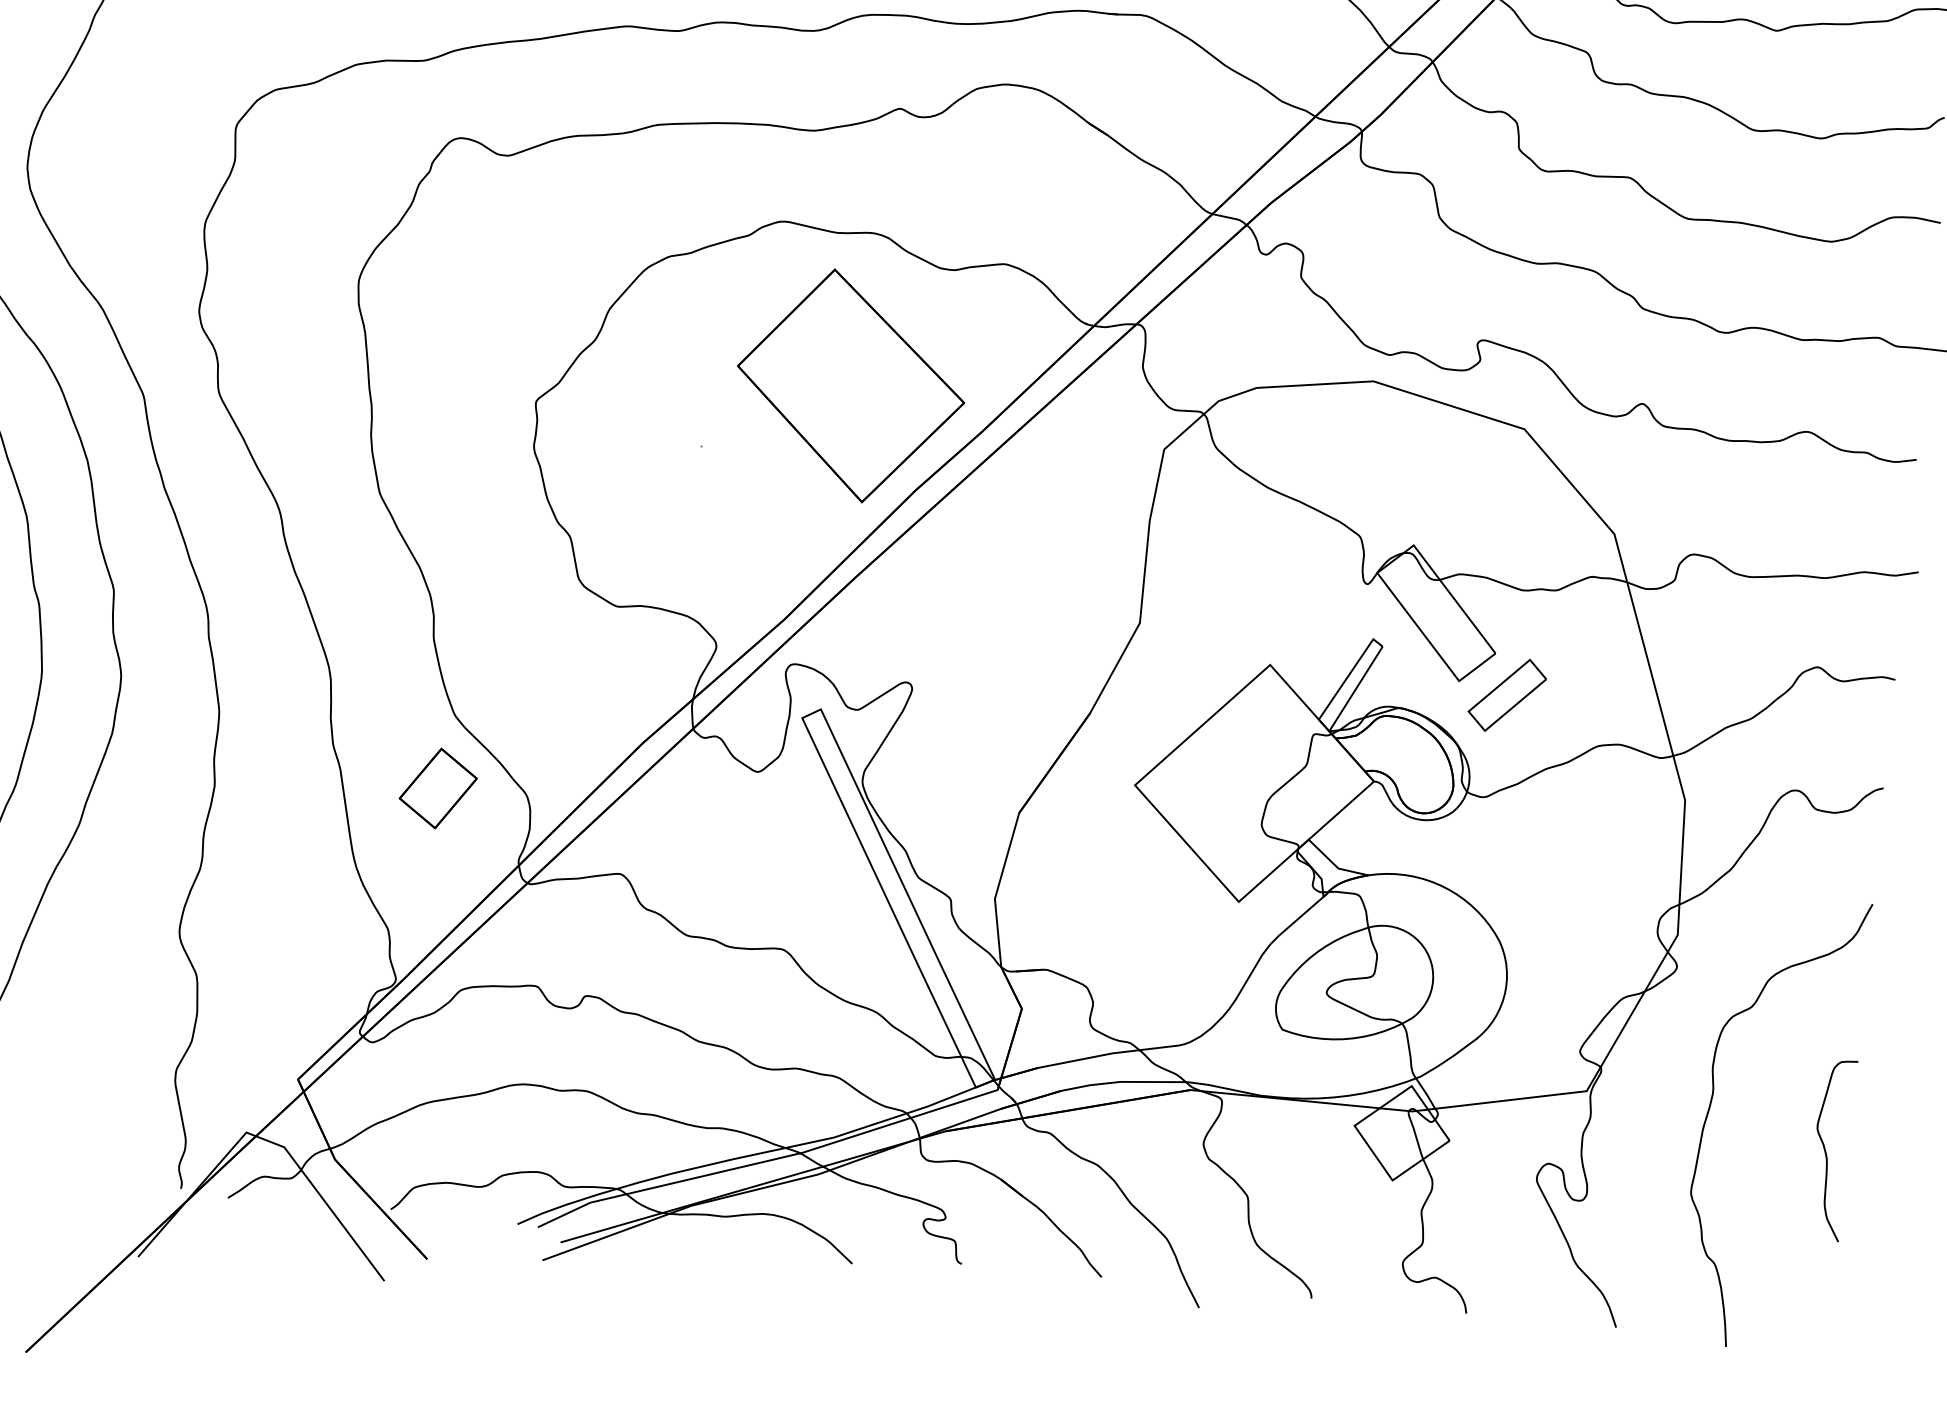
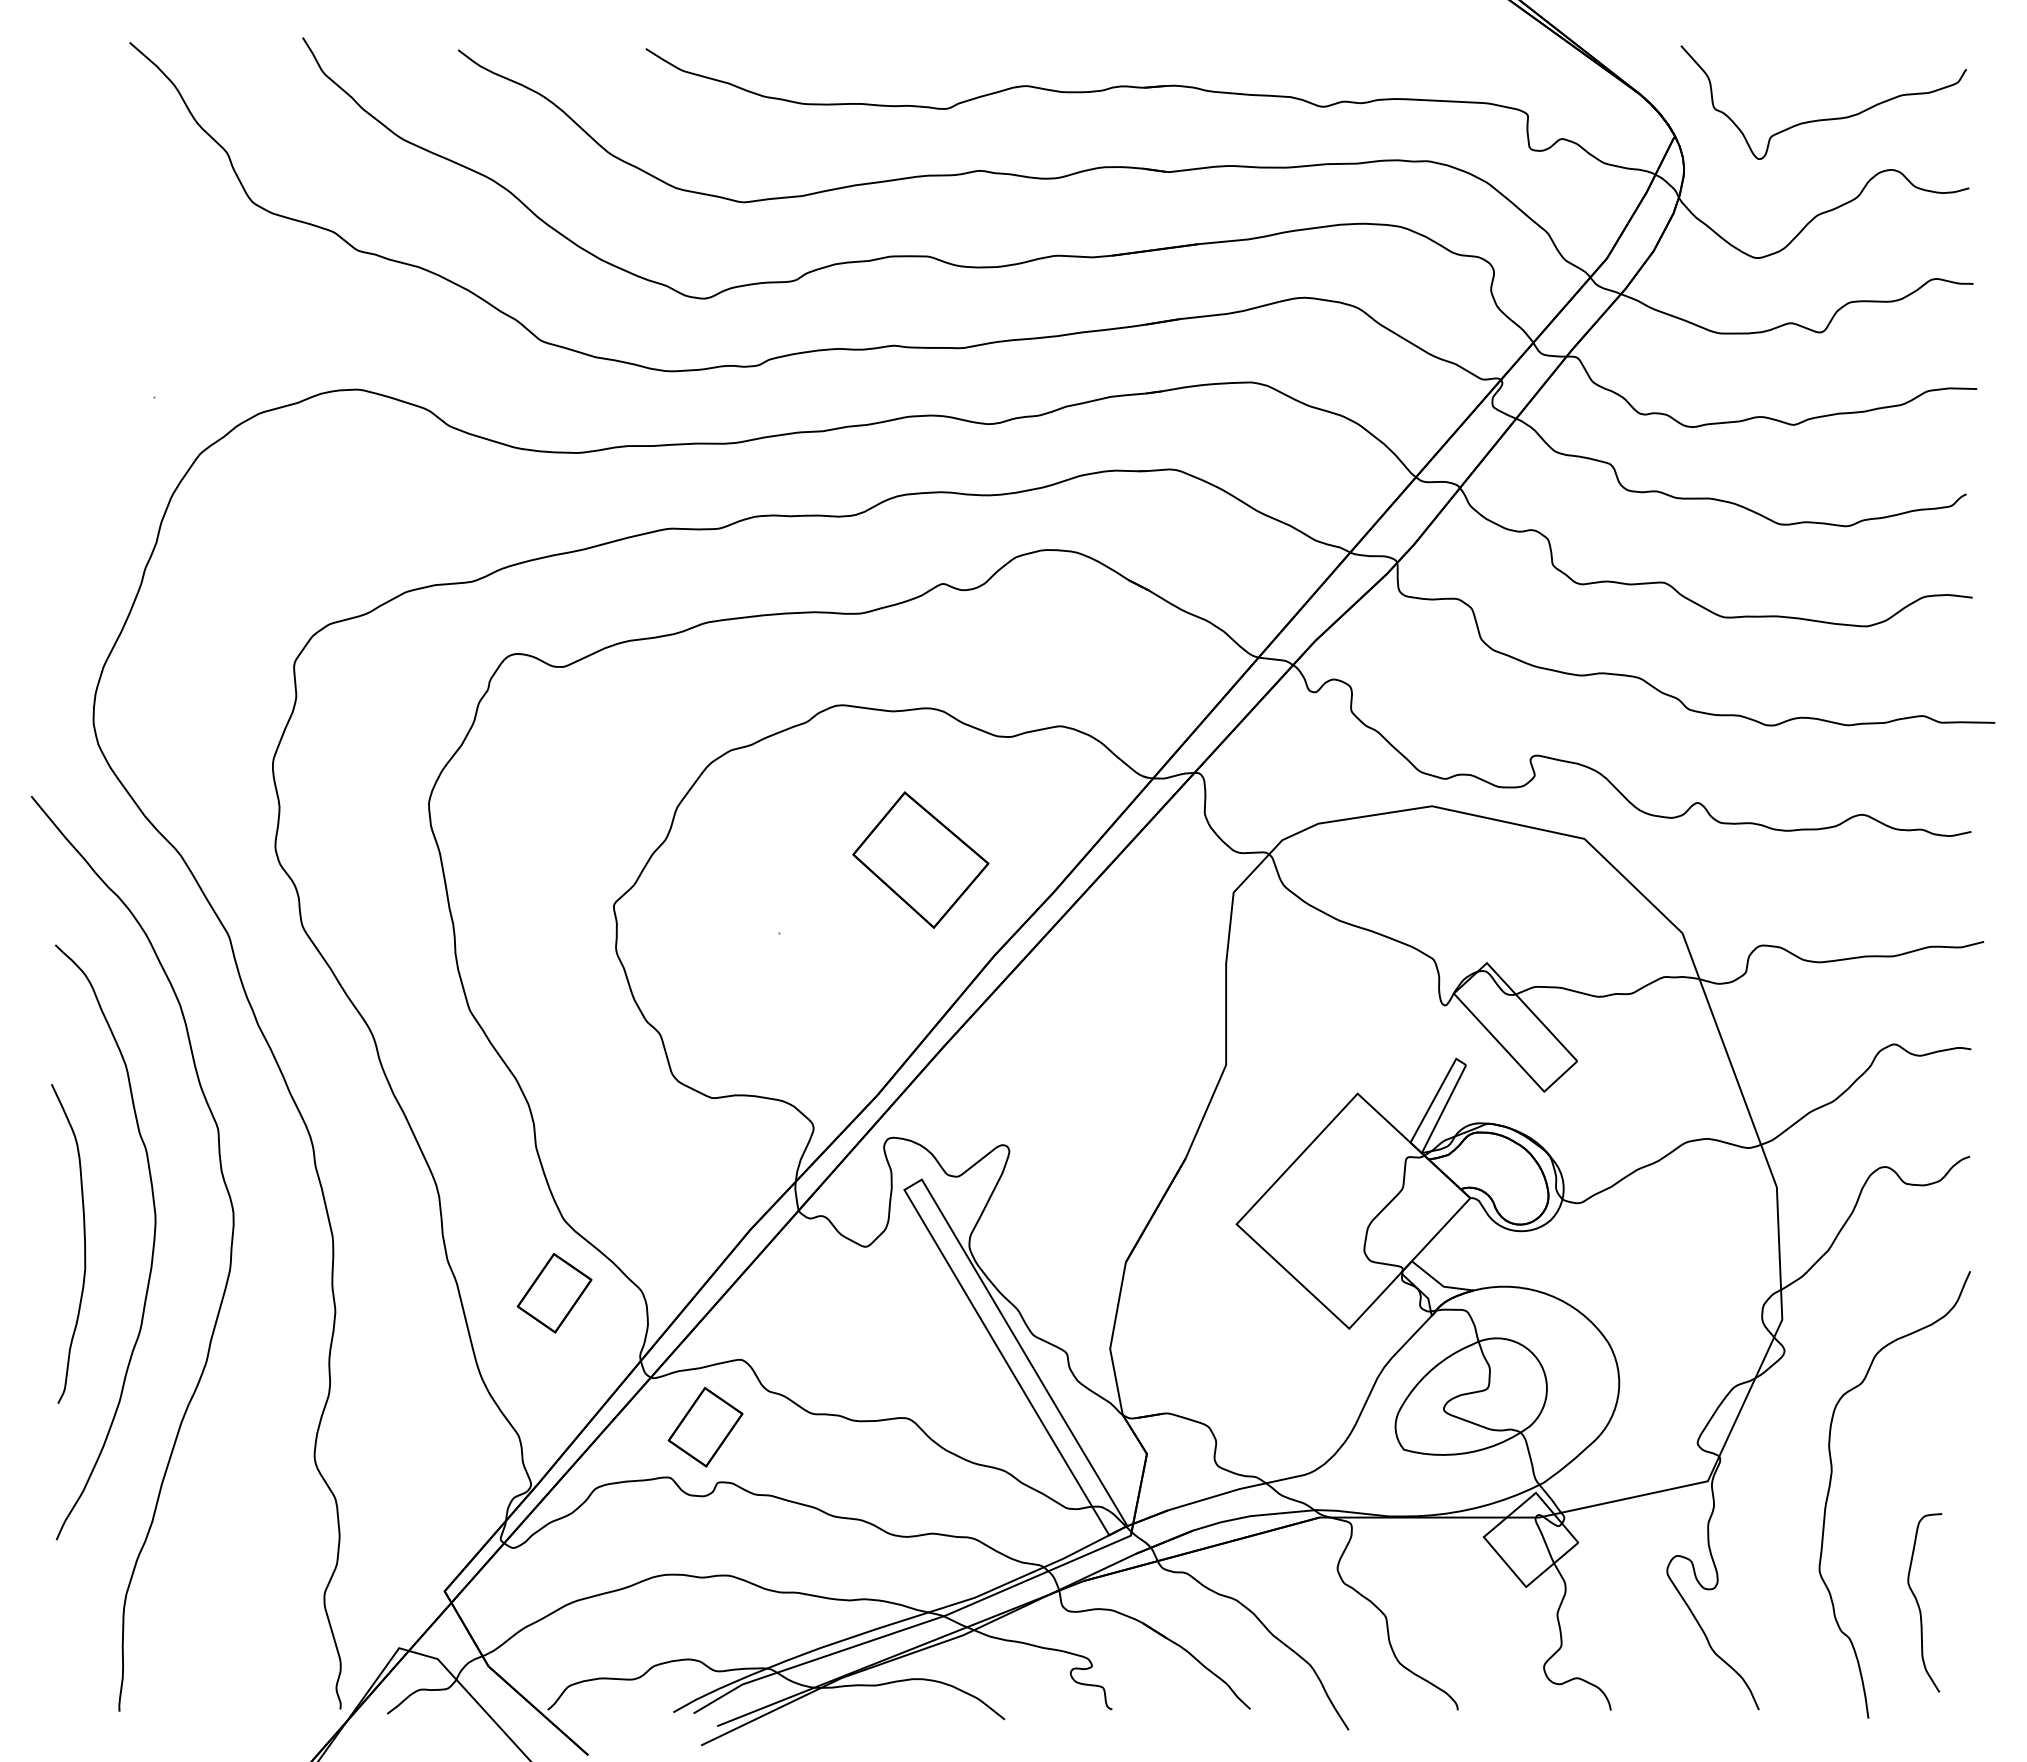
part: (850, 385) -> (920, 859), size x0.6
part: (1507, 695) -> (1592, 1101), removed
part: (577, 939) -> (705, 1427), added
curve: (1826, 1151) -> (1919, 1604), moved

